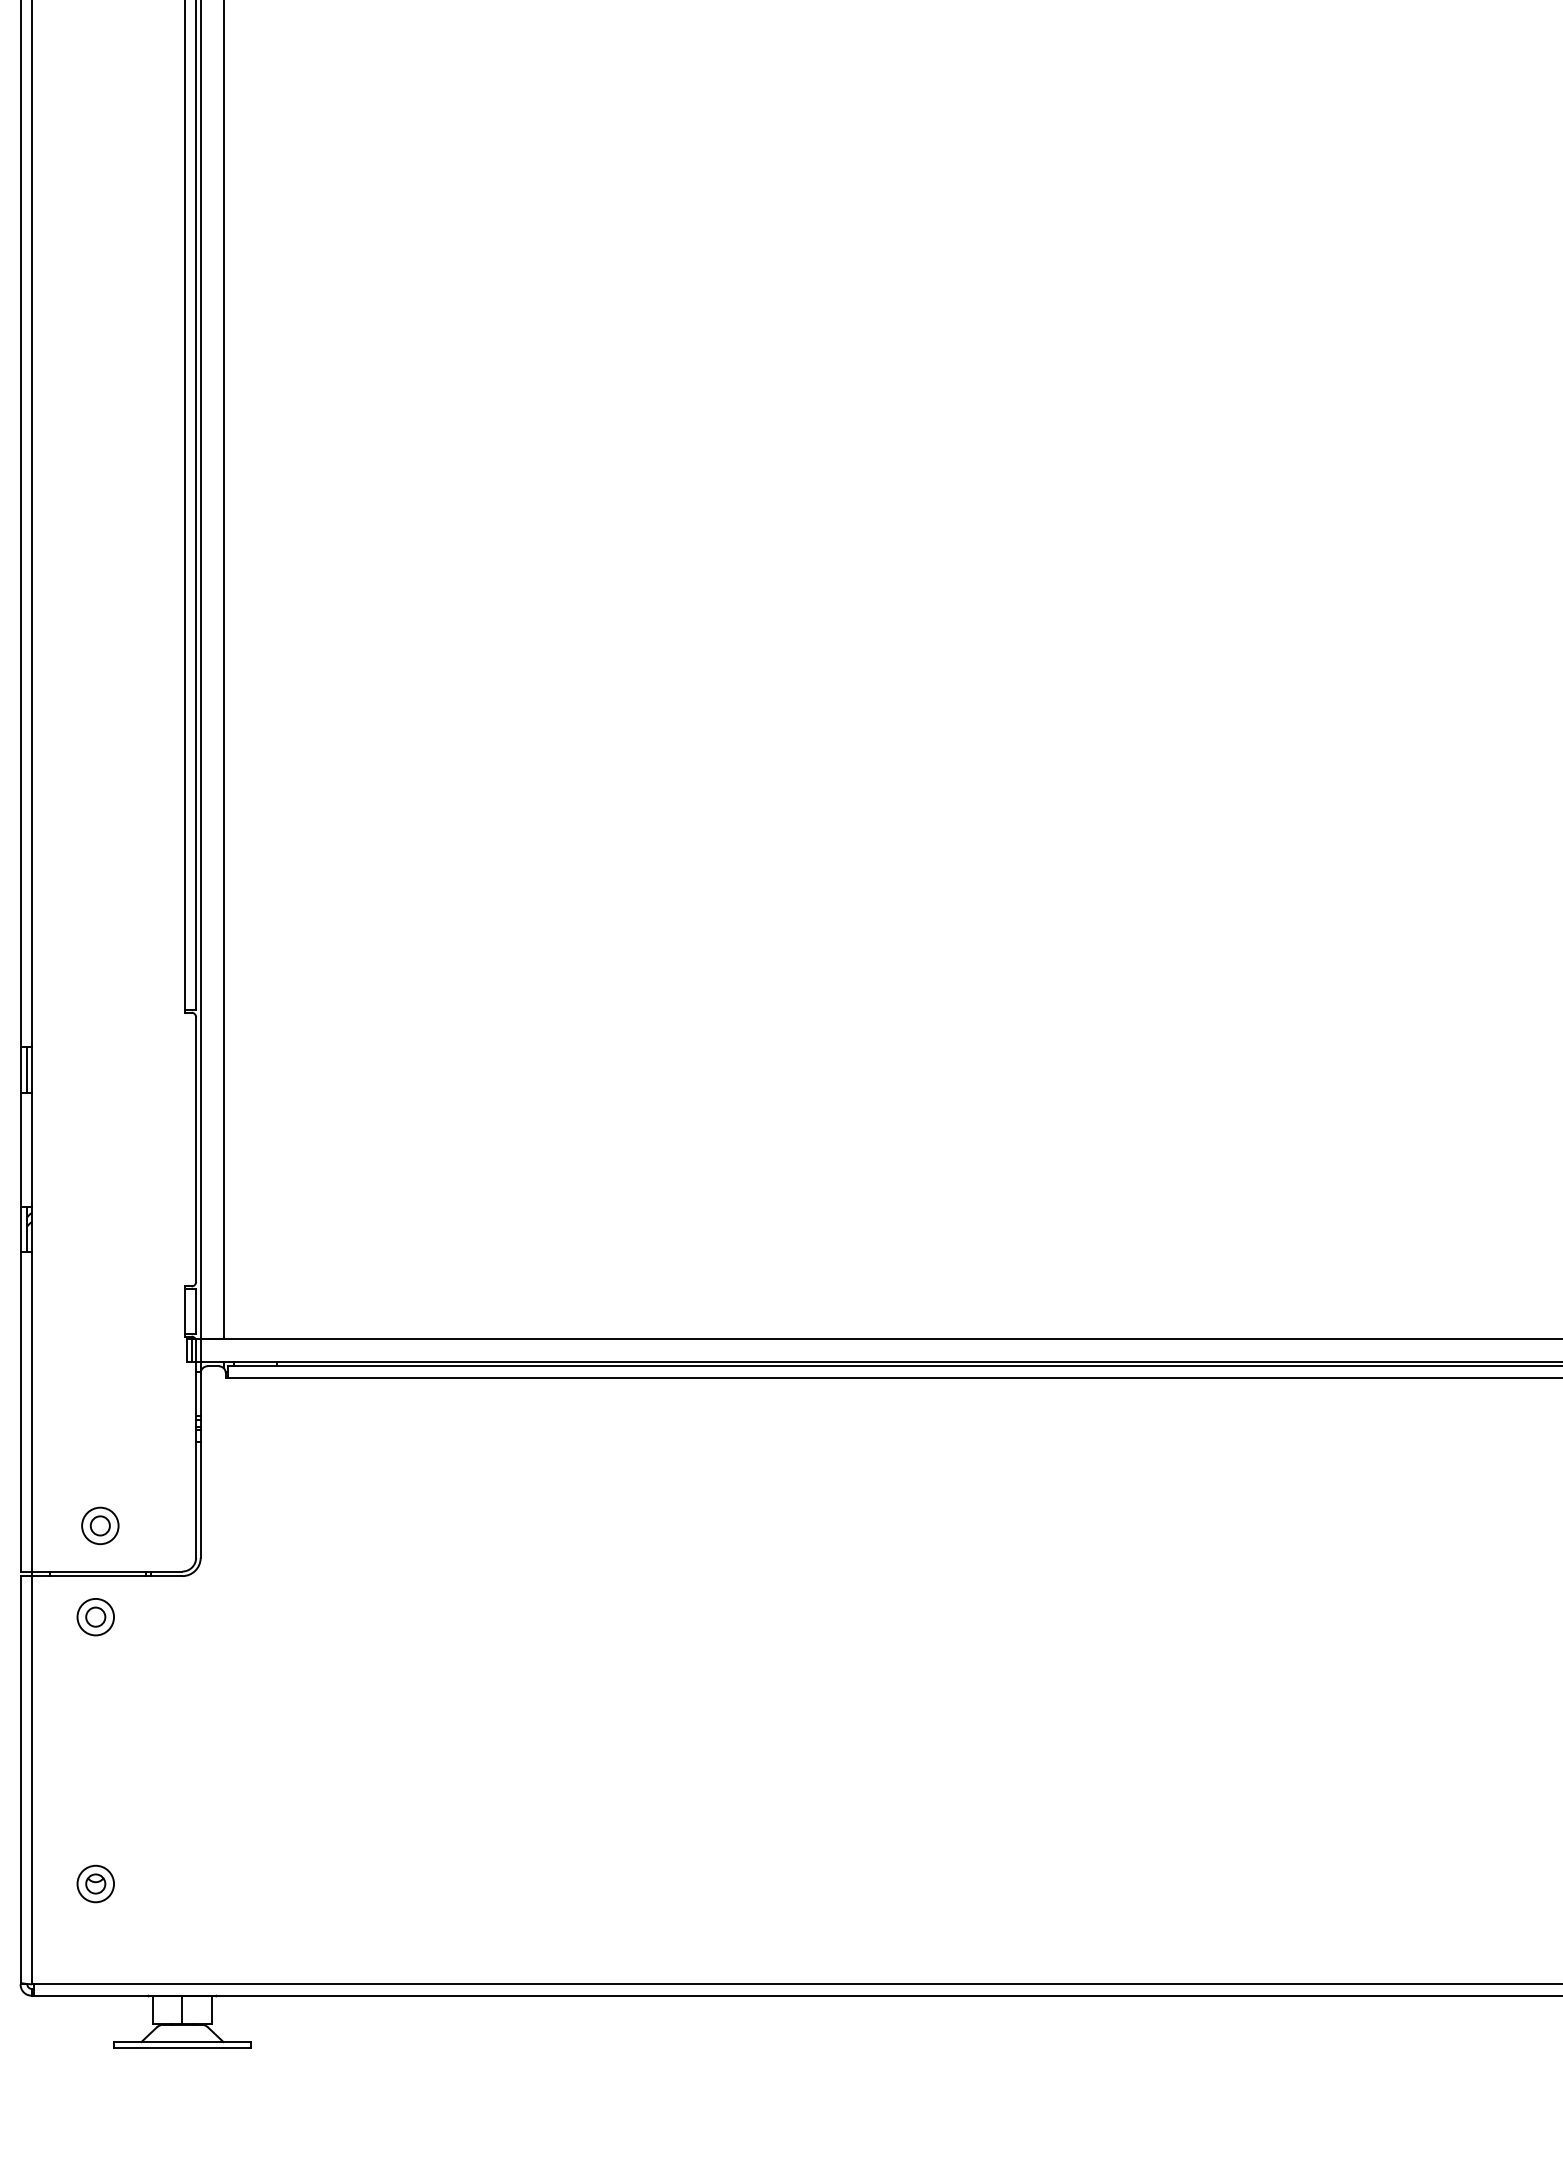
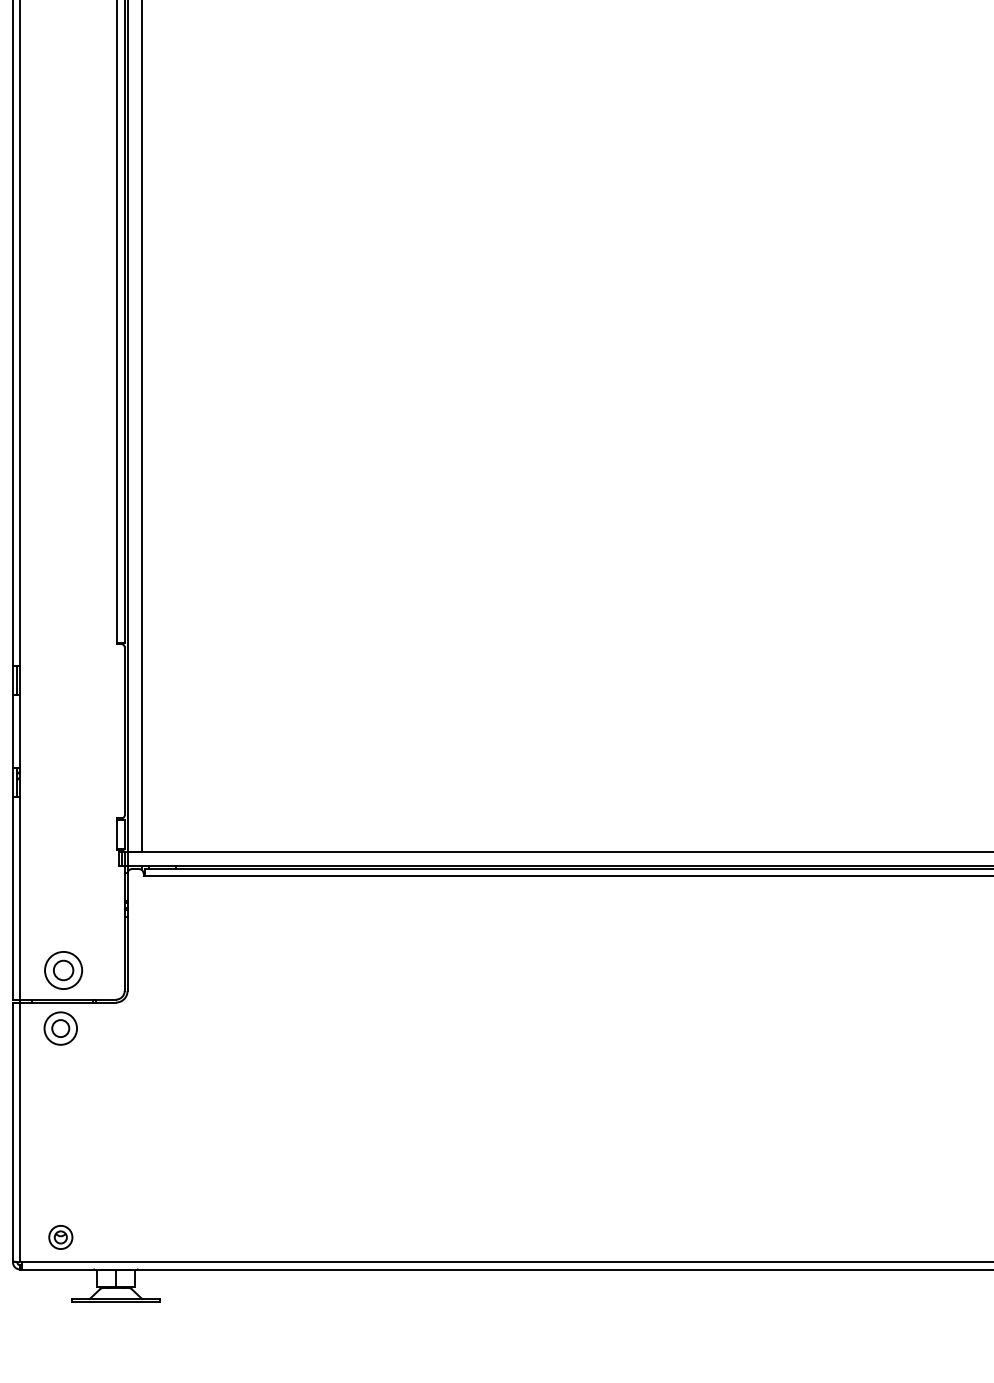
part: (99, 1525) -> (63, 970), size x1.6
part: (95, 1616) -> (60, 1028), size x1.4
part: (95, 1884) -> (60, 1237), moved

